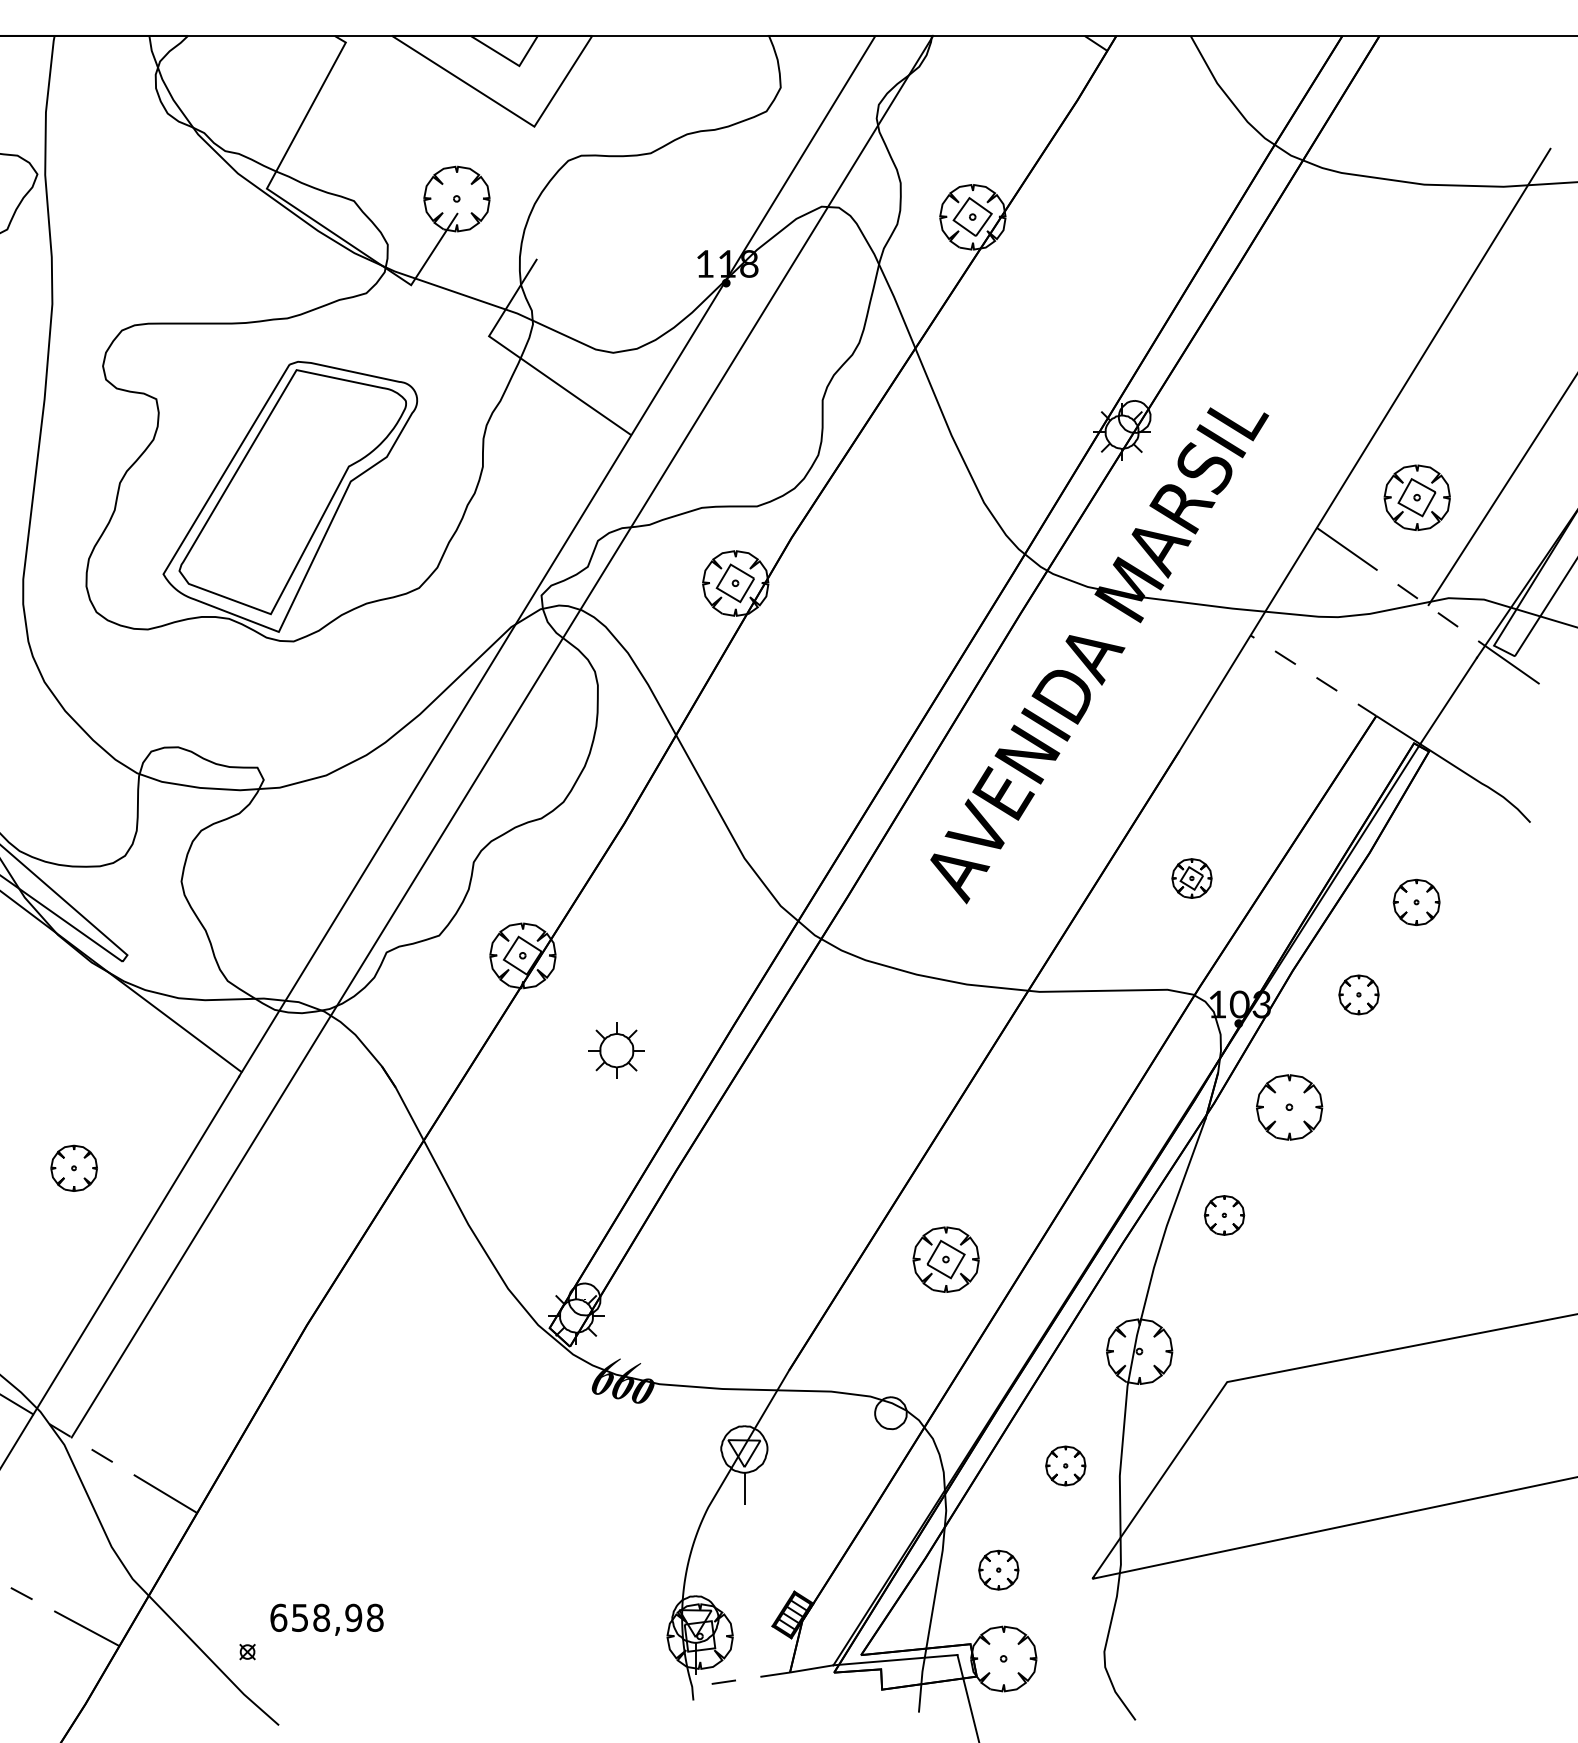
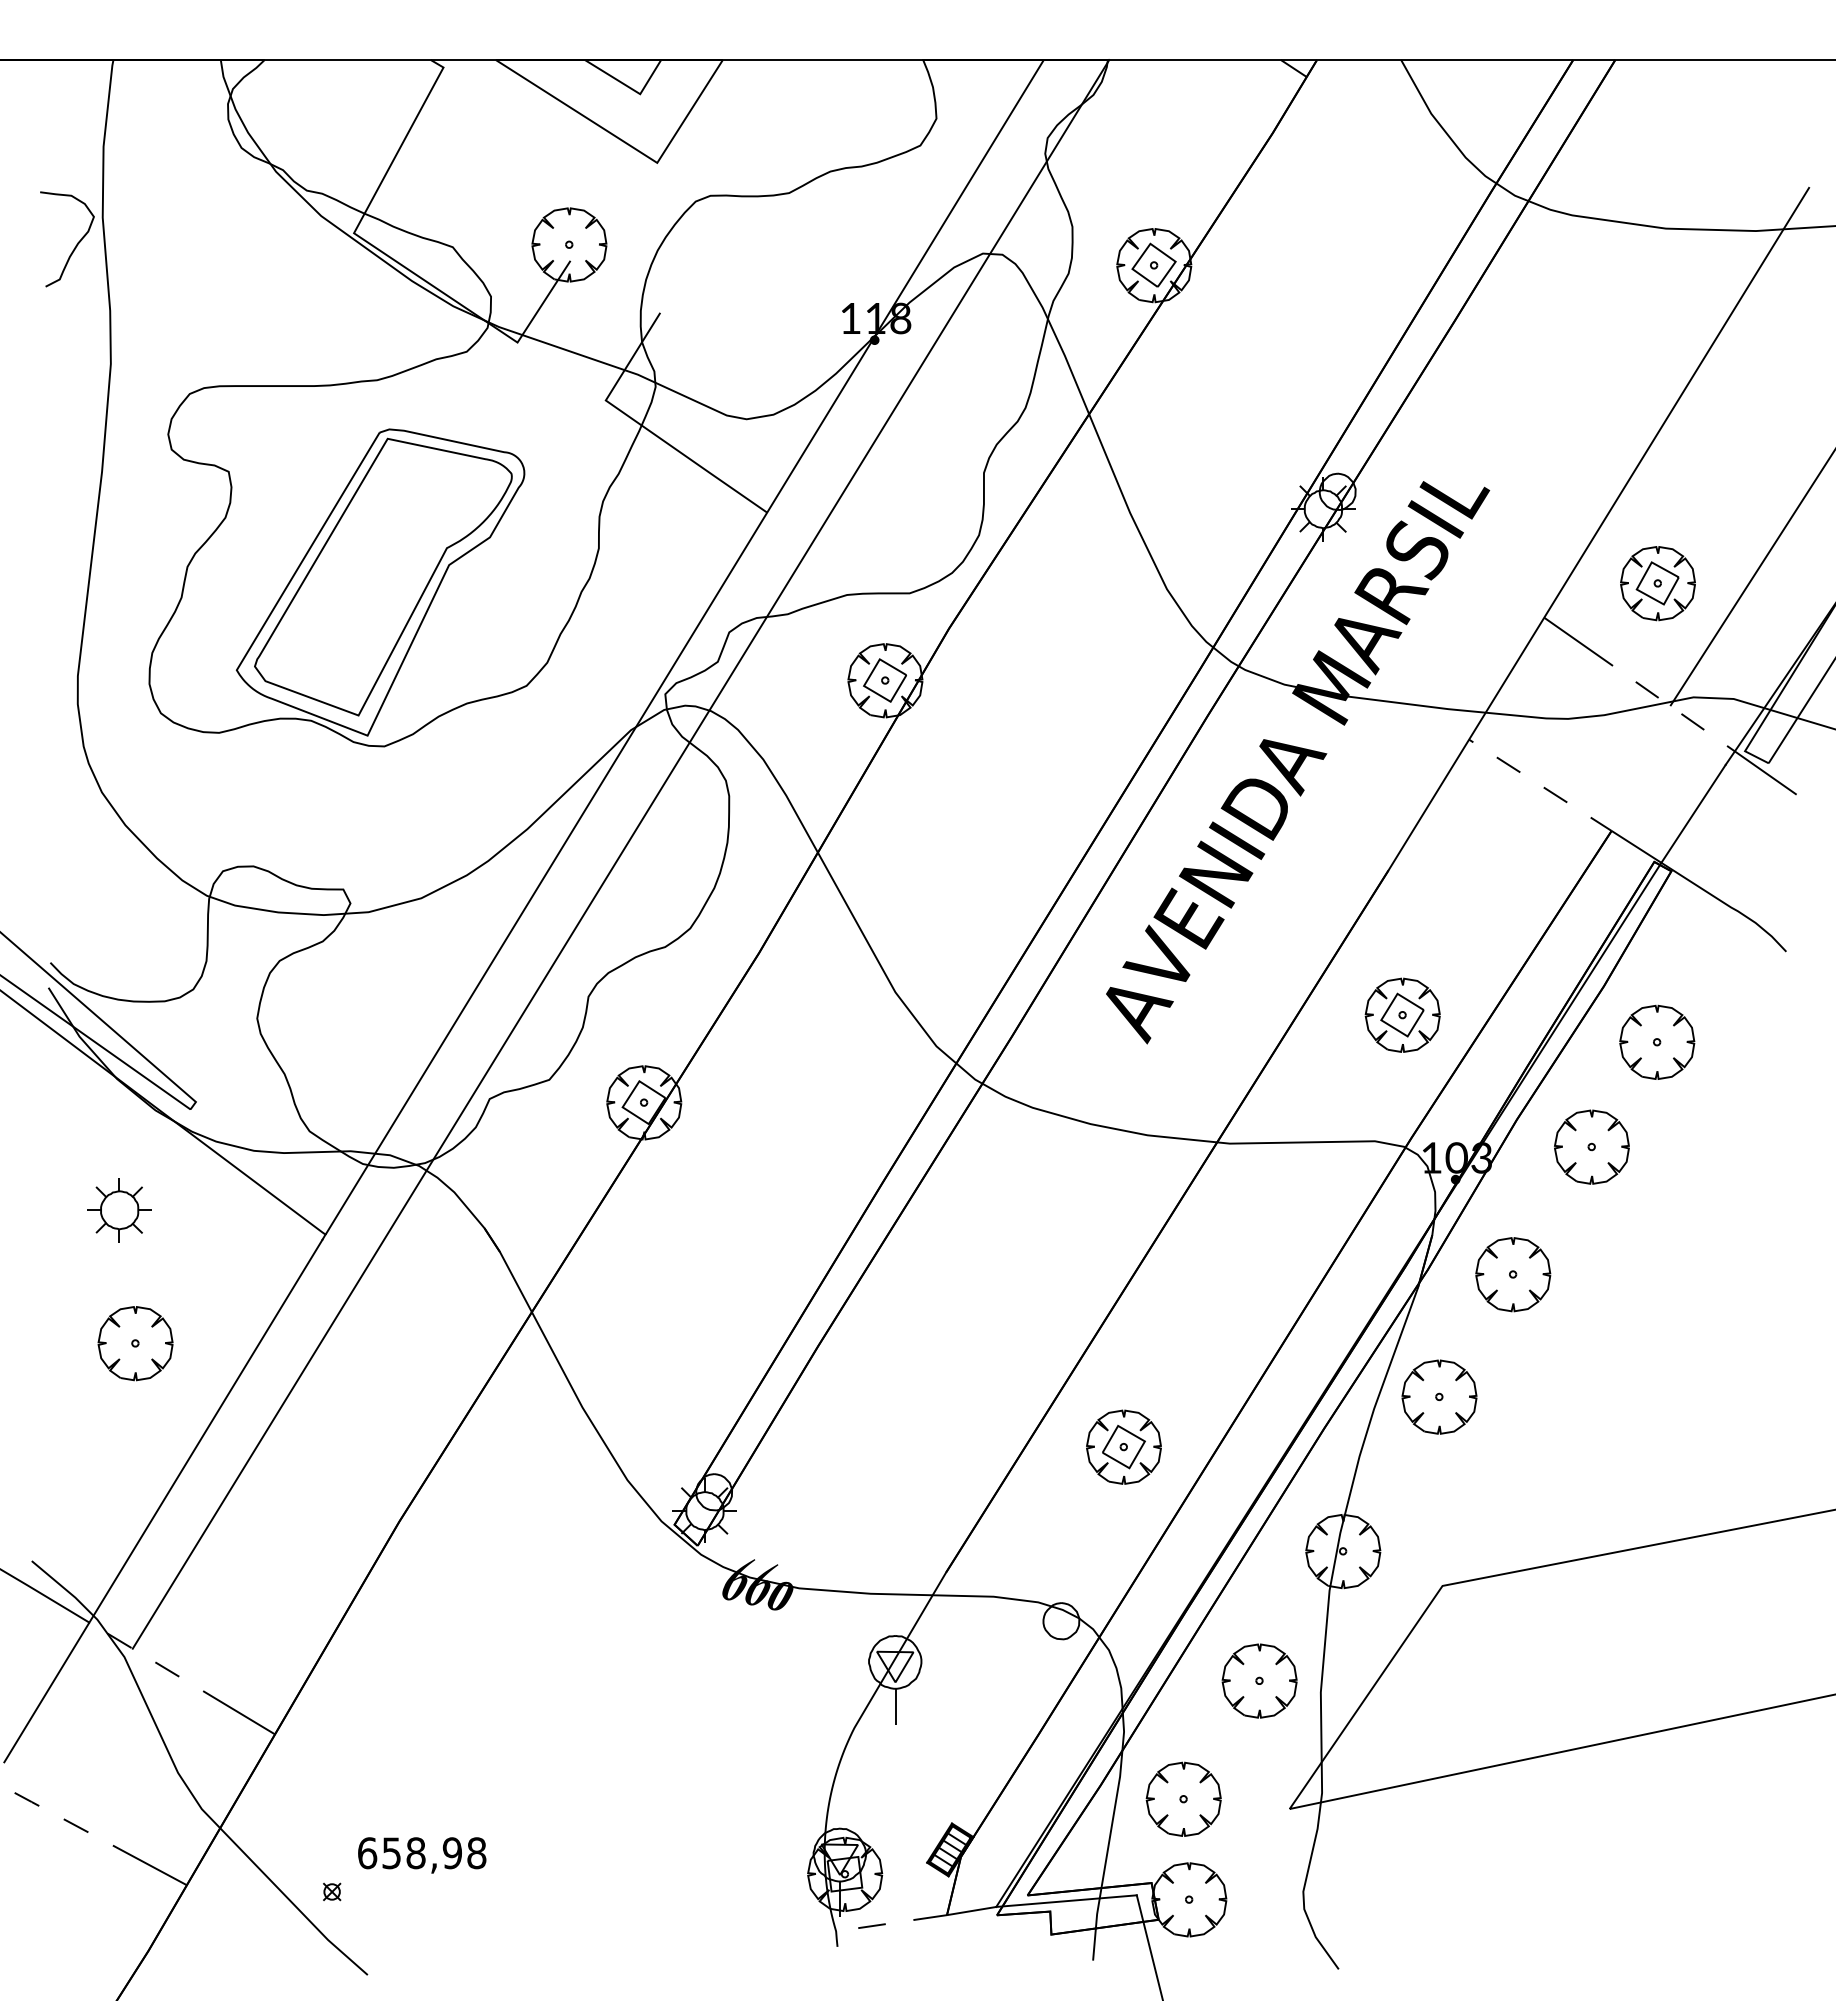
part: (1191, 877) -> (1402, 1014), size x1.67
part: (1416, 901) -> (1657, 1041), size x1.43
part: (1358, 994) -> (1591, 1146), size x1.67
part: (616, 1050) -> (119, 1210), moved
part: (74, 1168) -> (135, 1343), size x1.43
part: (1224, 1214) -> (1439, 1396), size x1.67
part: (1065, 1465) -> (1259, 1680), size x1.67
part: (998, 1569) -> (1183, 1798), size x1.67

